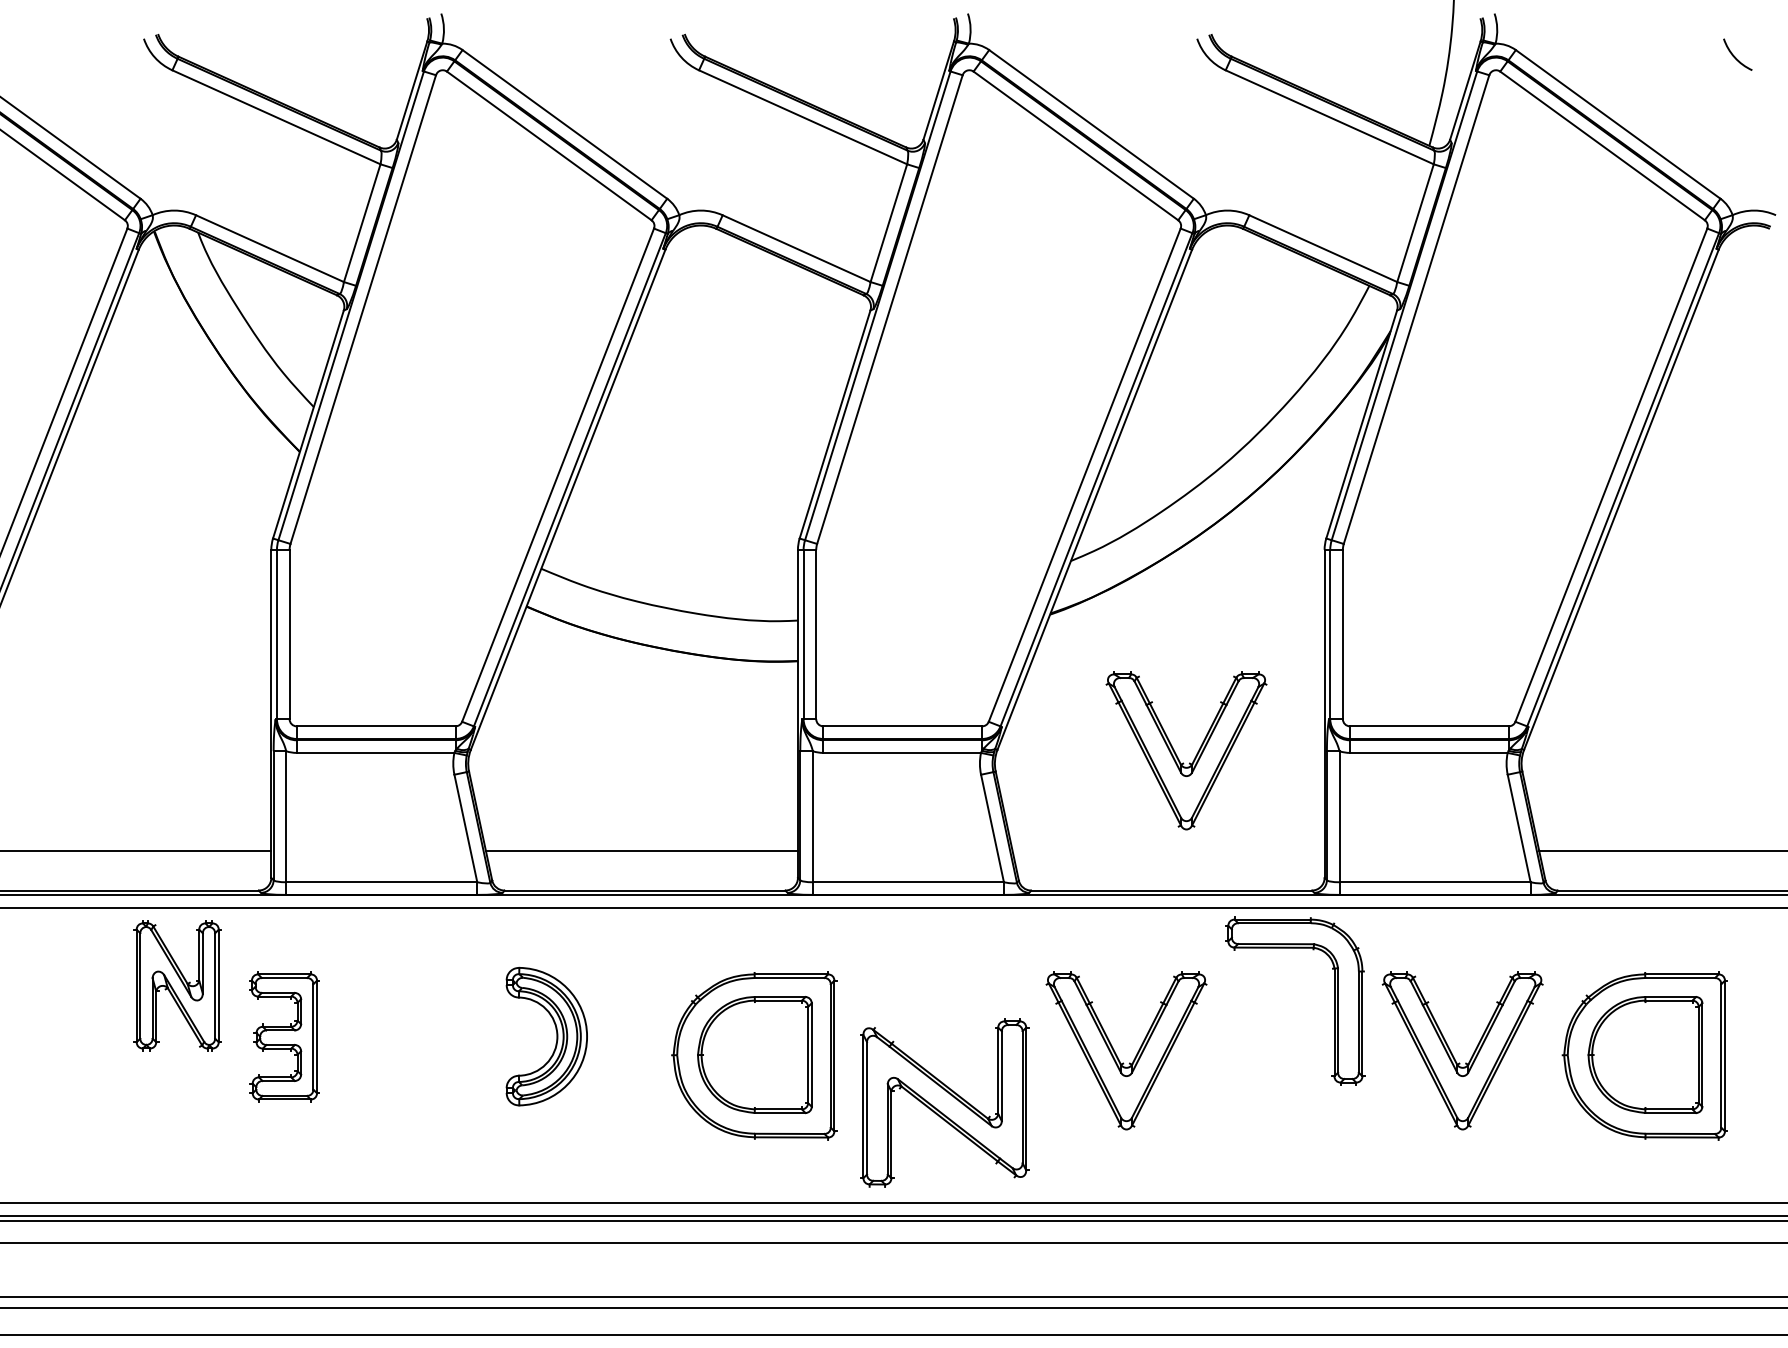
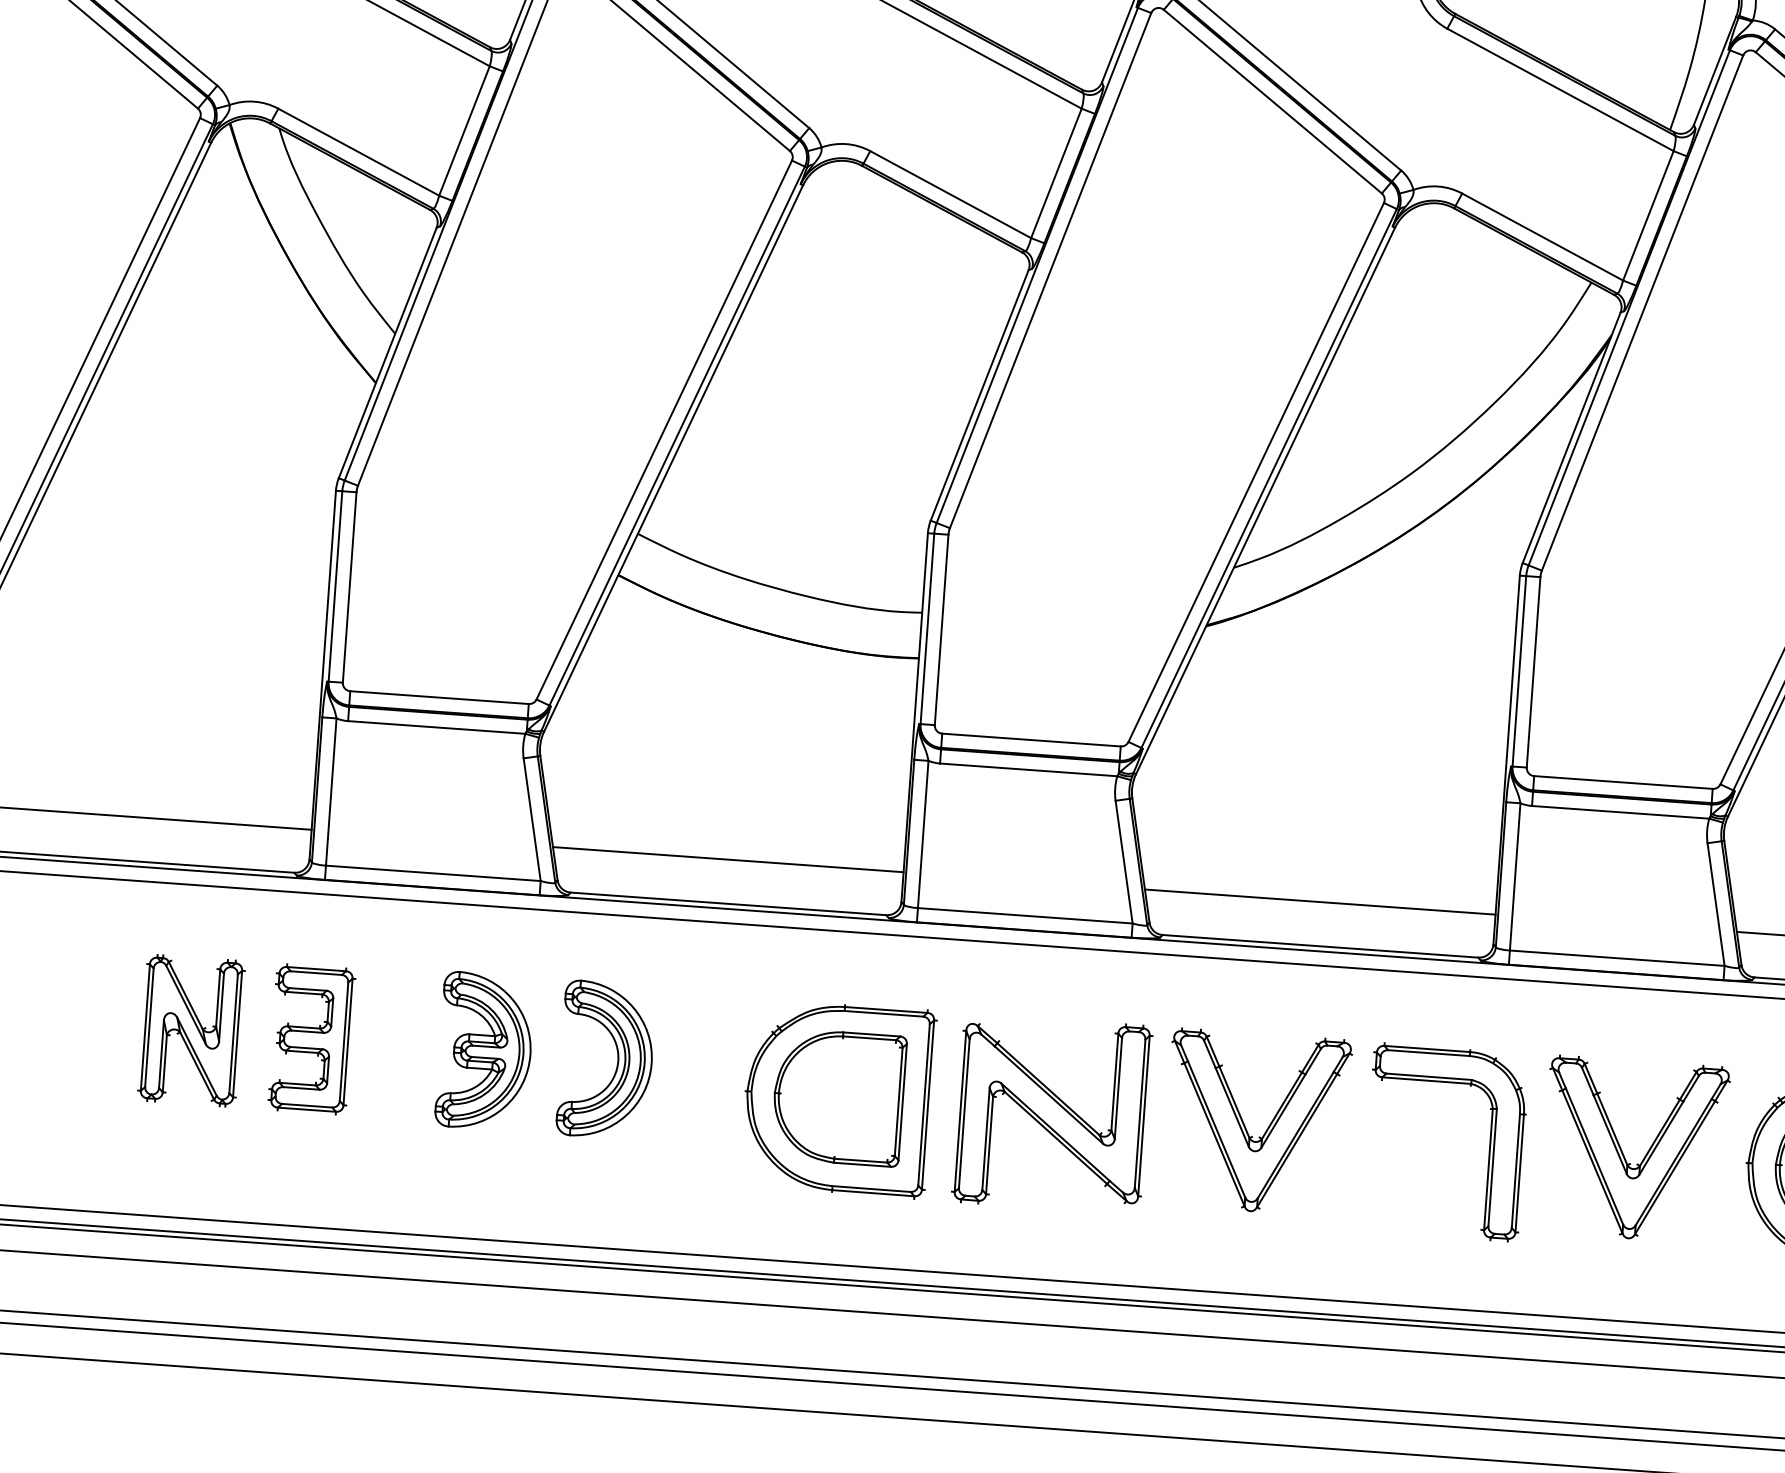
part: (1177, 755) -> (1337, 794), removed
line: (1168, 851) -> (1320, 902), added
part: (177, 985) -> (191, 1030), moved
part: (1334, 1000) -> (1490, 1144), moved
part: (439, 1036) -> (485, 1051), added
part: (944, 1102) -> (1051, 1113), moved

